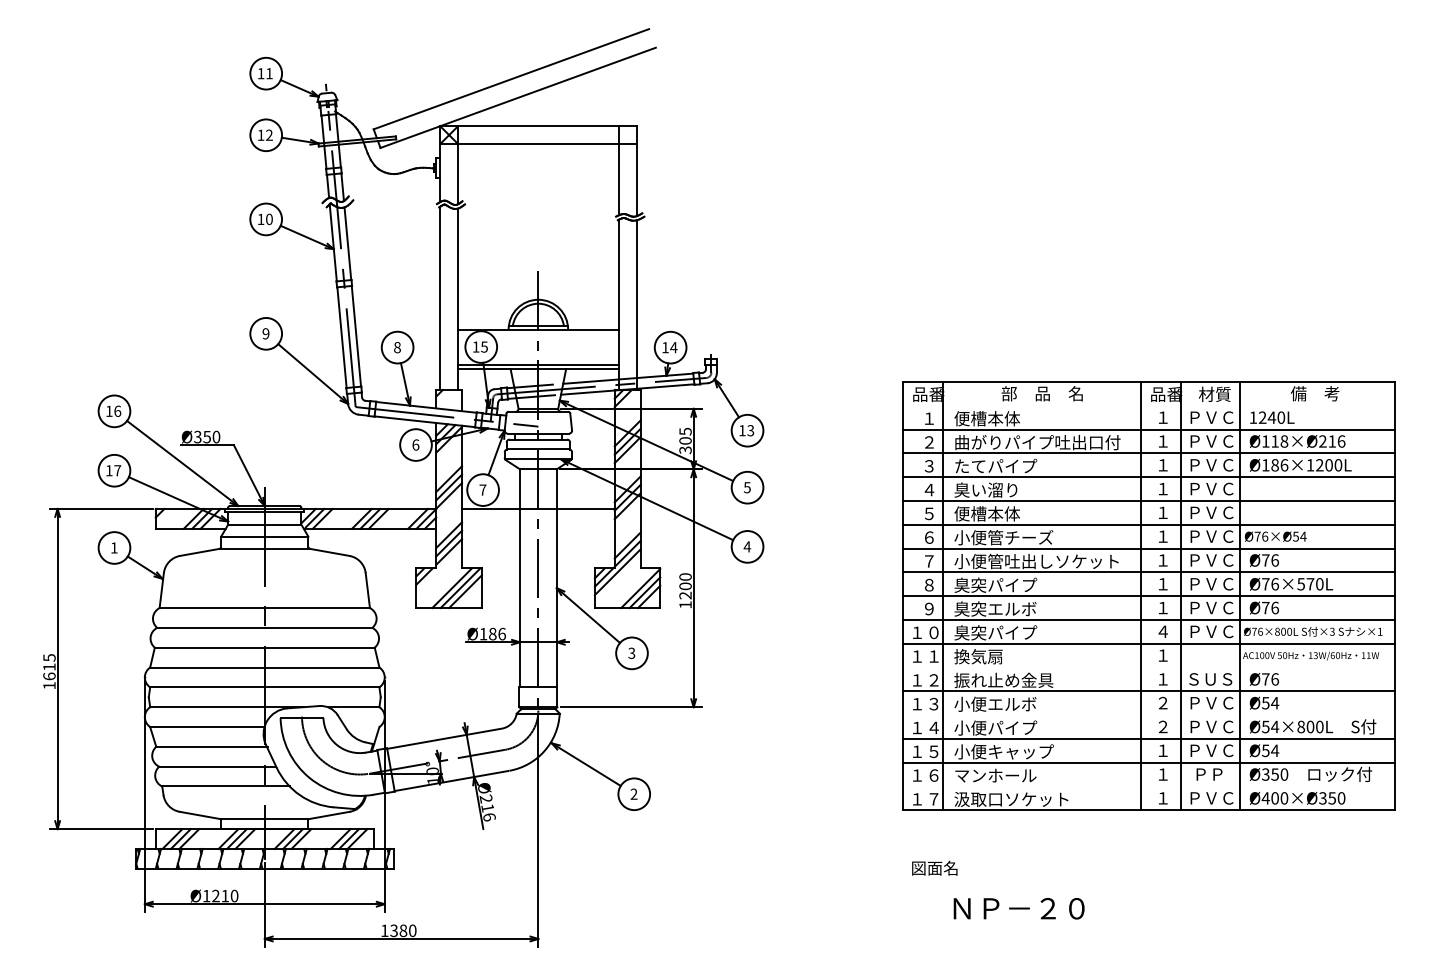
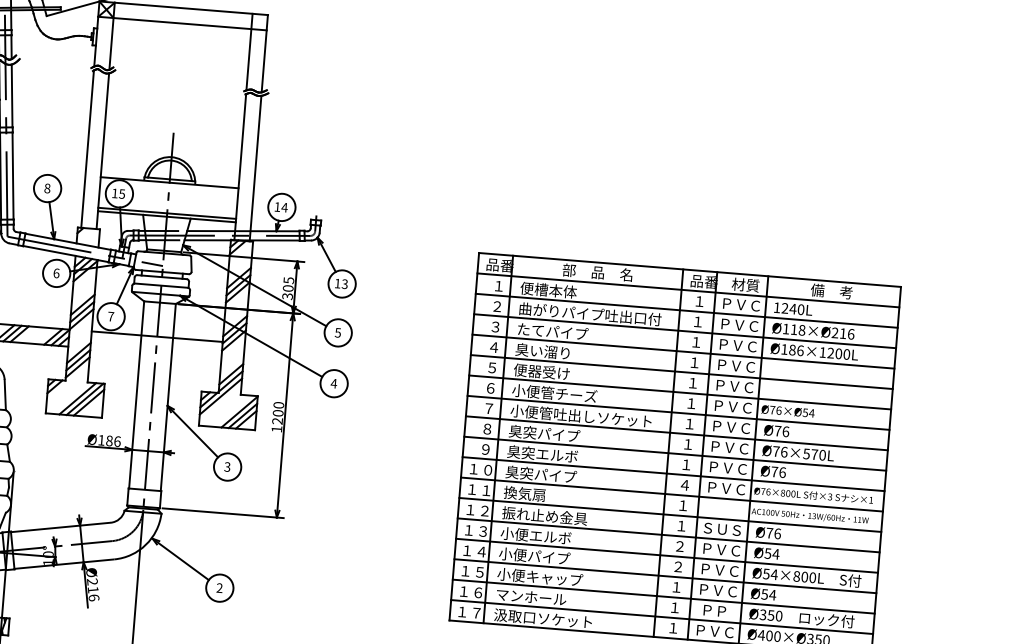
line: (1148, 405) -> (687, 290), added
text: (995, 513) -> (549, 372), 便槽本体 -> 便器受け
line: (1148, 667) -> (669, 514), added
line: (1148, 715) -> (666, 556), added
line: (1148, 786) -> (661, 617), added

